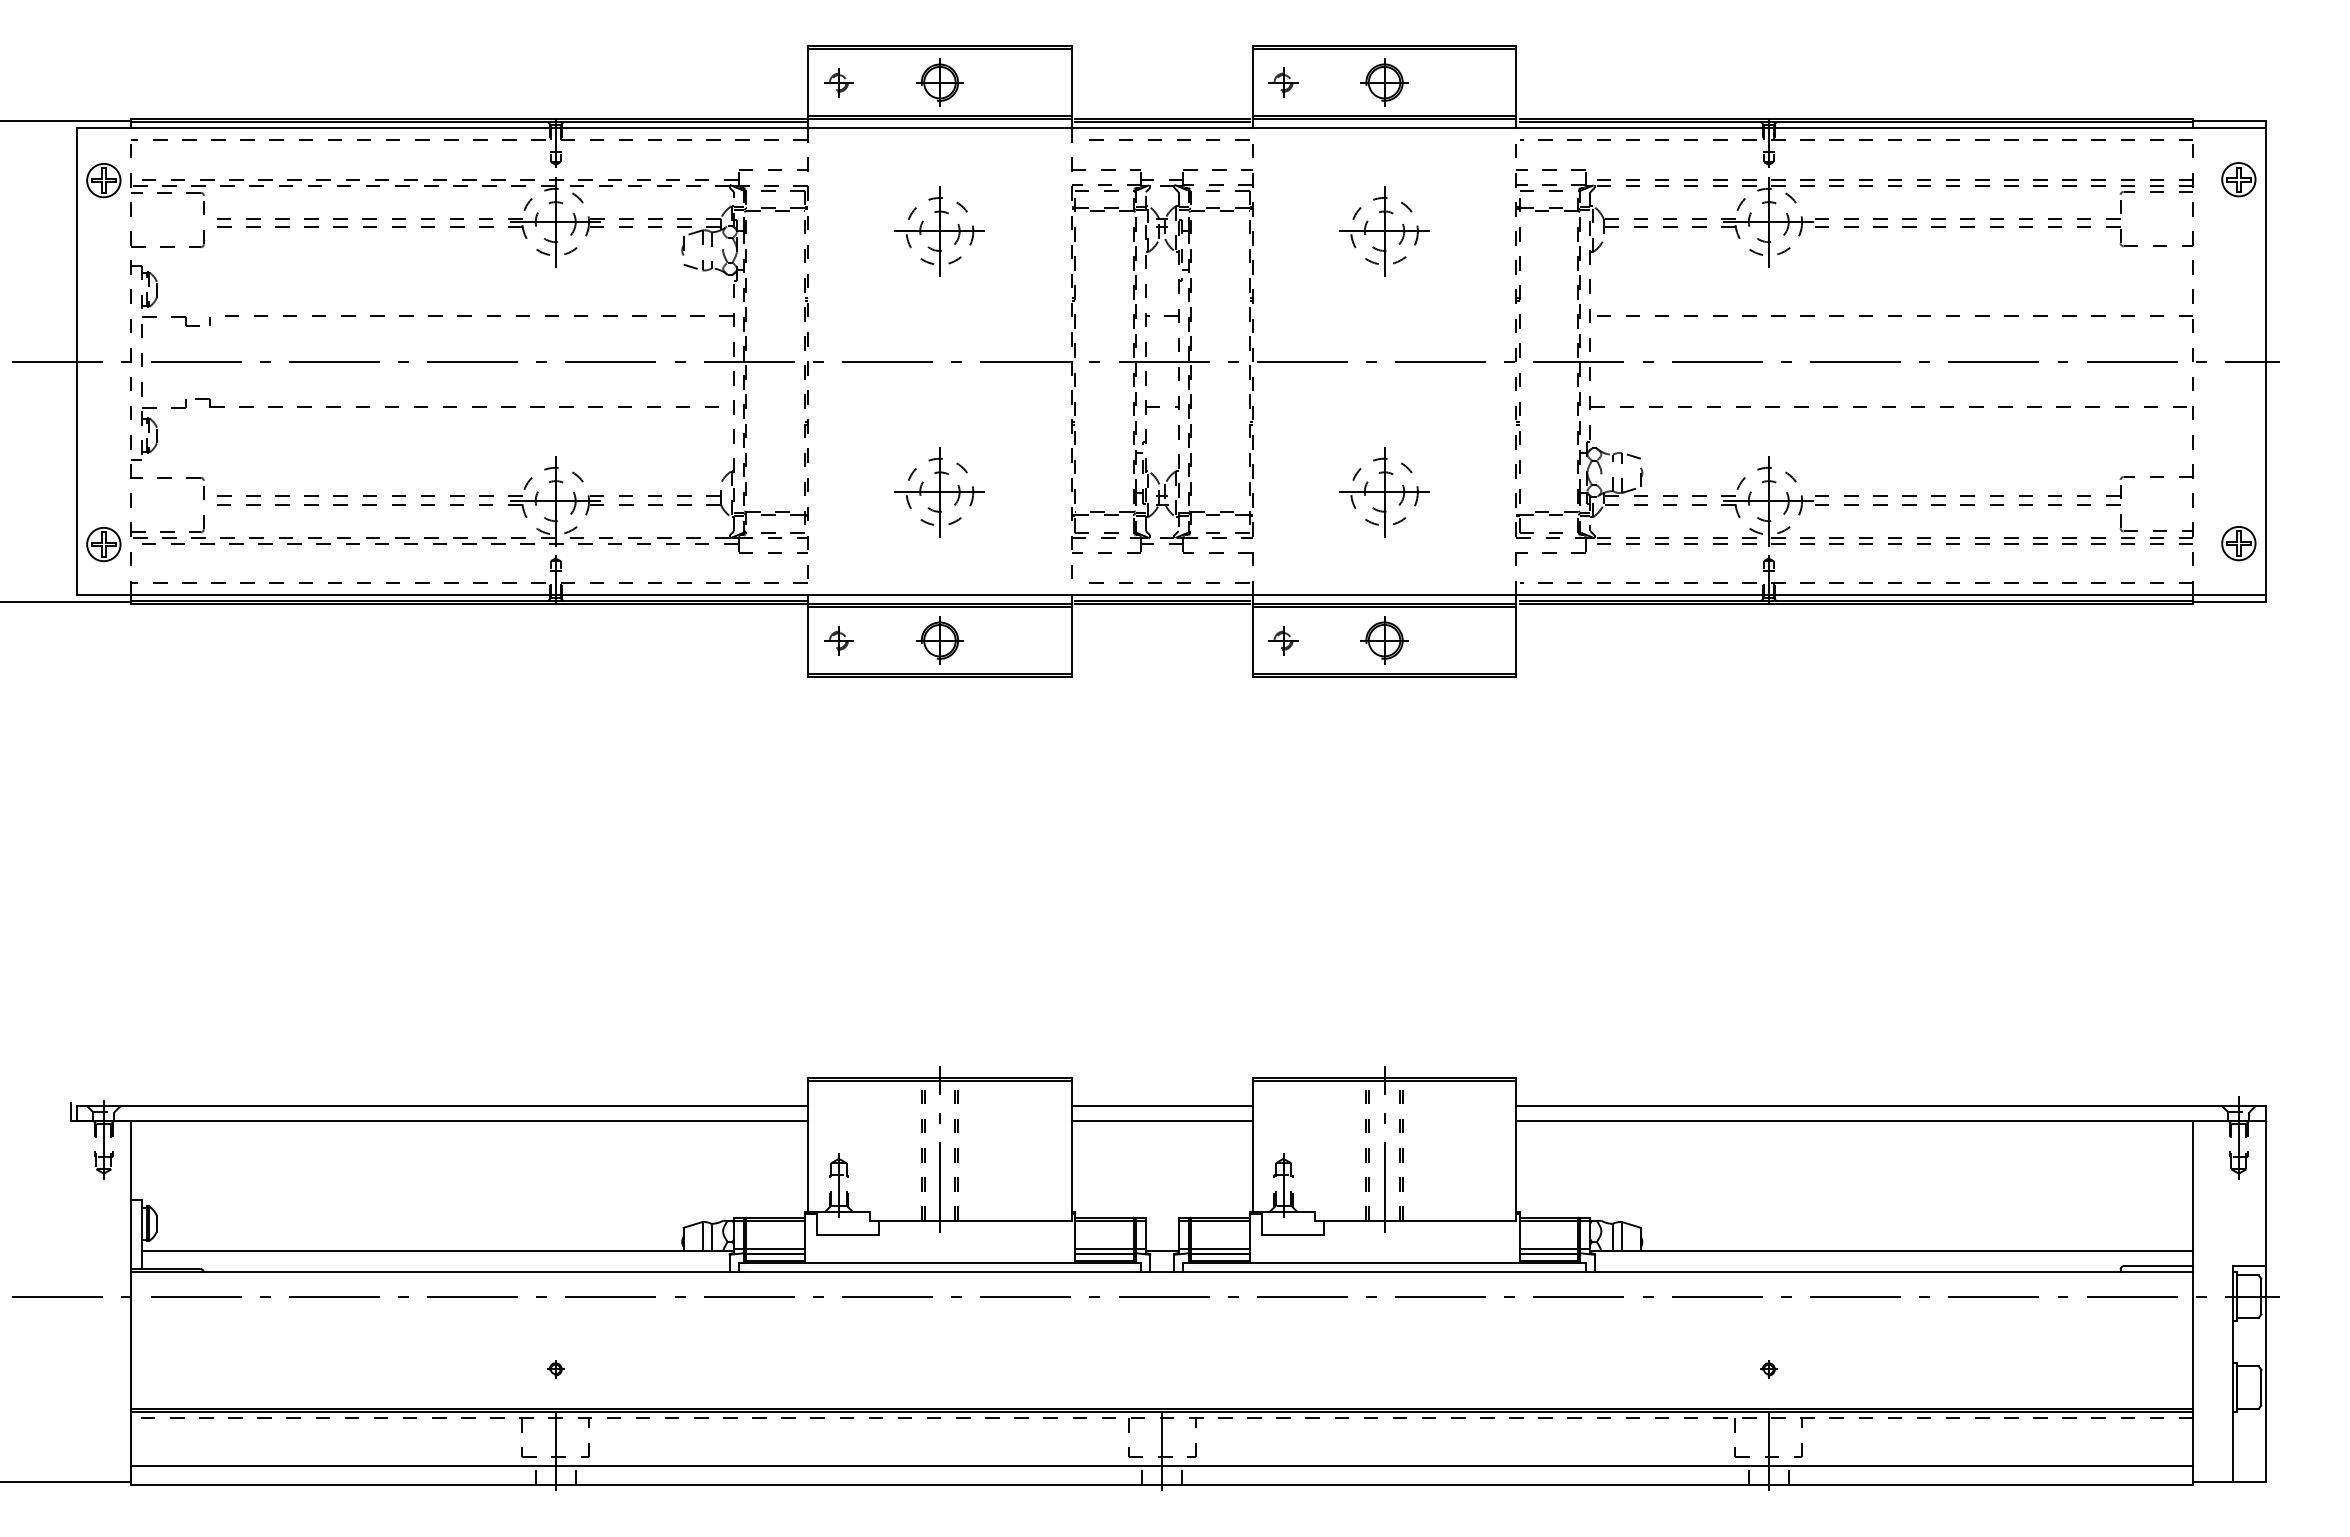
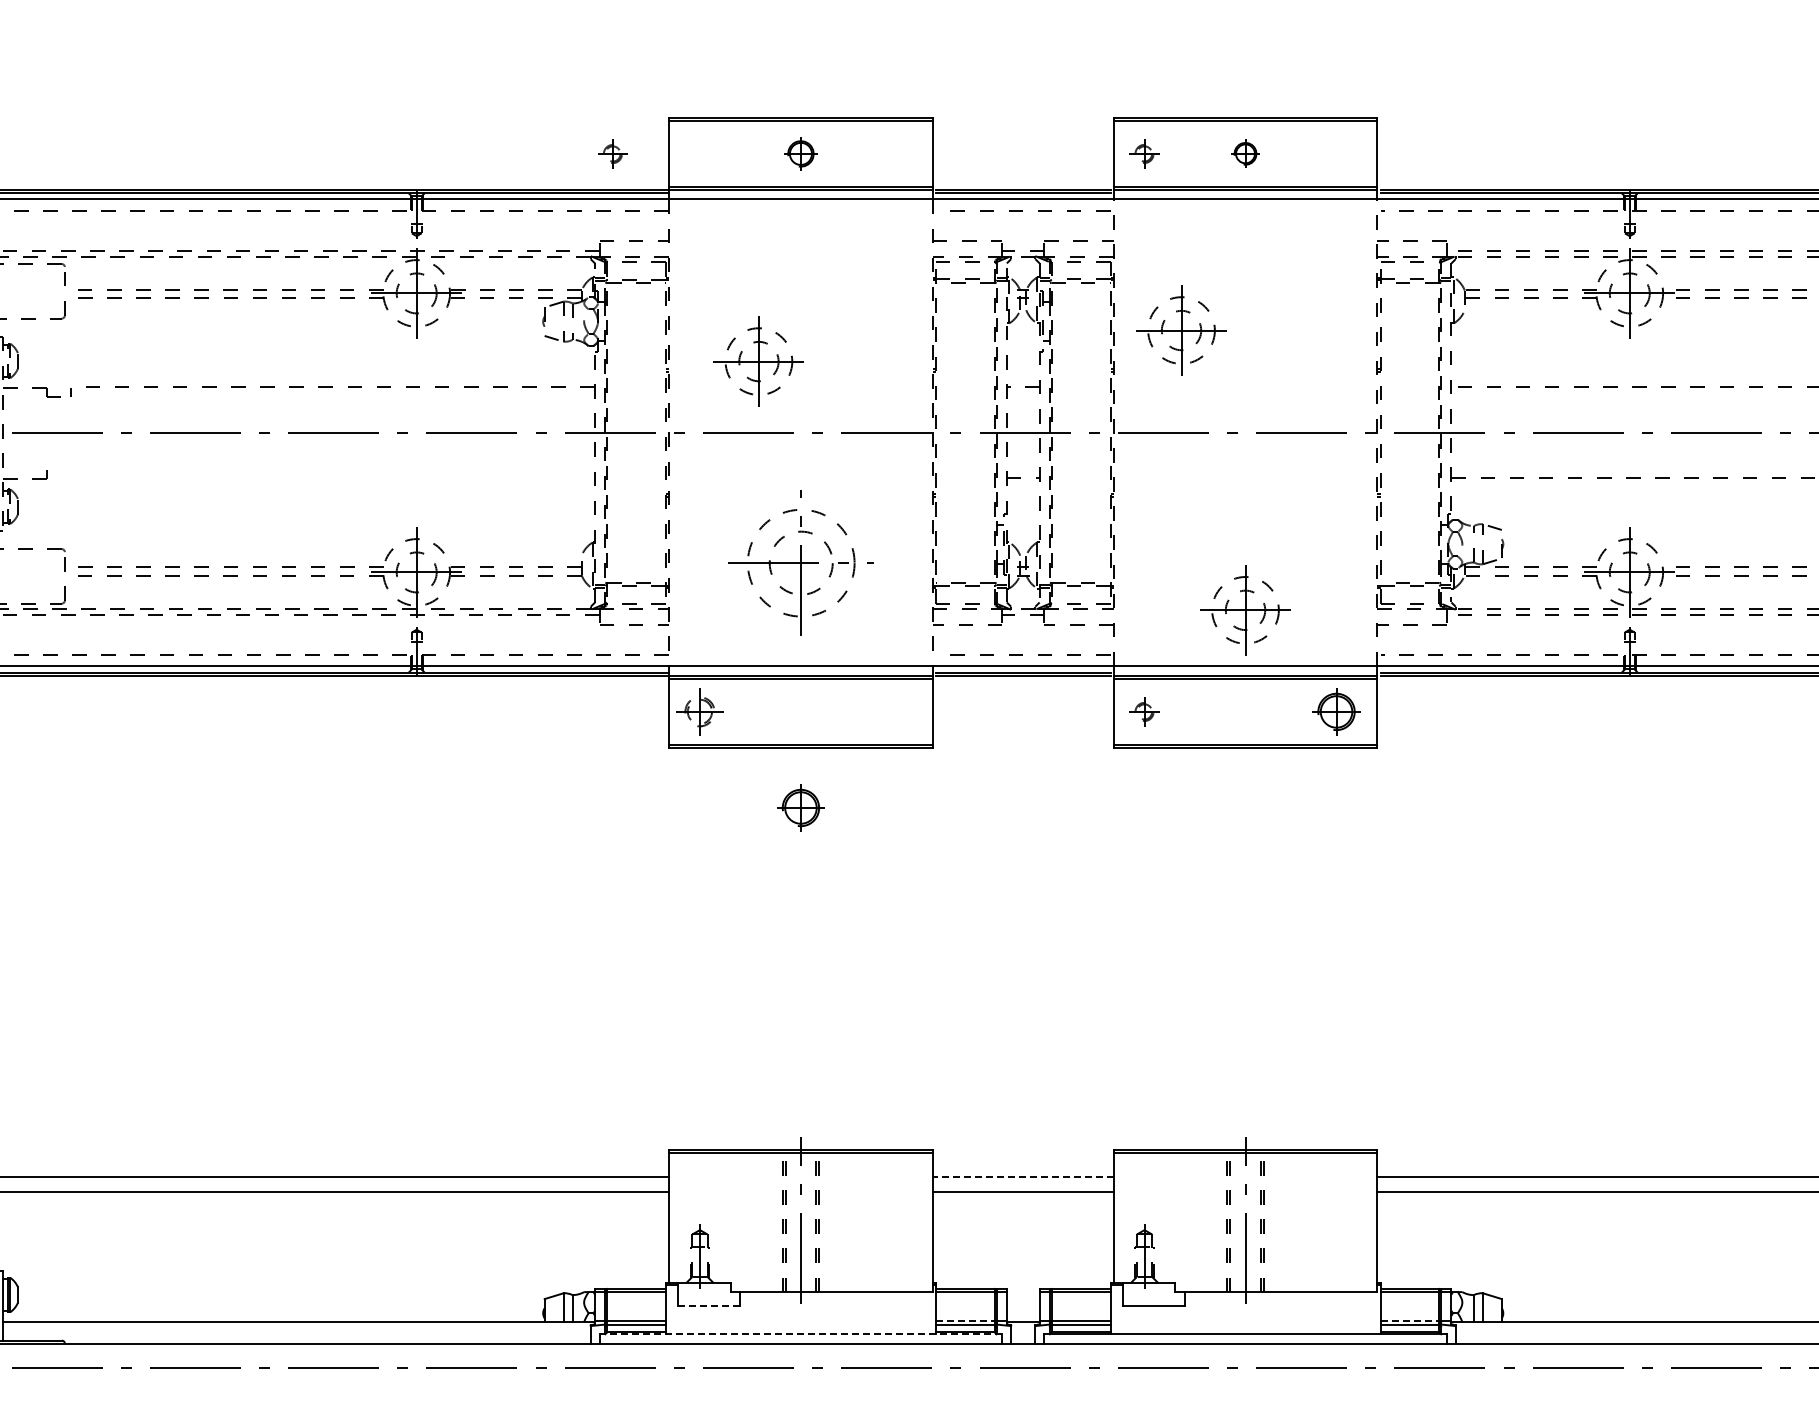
part: (838, 82) -> (612, 153), moved
part: (939, 82) -> (800, 153), size x0.7
part: (1384, 82) -> (1245, 153), size x0.6
part: (939, 231) -> (758, 361), moved
part: (1384, 231) -> (1181, 330), moved
part: (456, 402) -> (317, 473), removed
part: (939, 492) -> (800, 563), size x1.6
part: (1384, 492) -> (1245, 610), moved
part: (838, 640) -> (699, 711), size x1.6
part: (939, 640) -> (800, 807), moved
part: (1384, 640) -> (1336, 711), moved
line: (1161, 1105) -> (1022, 1176), solid -> dashed
line: (848, 1234) -> (709, 1305), solid -> dashed
line: (1104, 1249) -> (965, 1320), solid -> dashed
line: (1549, 1249) -> (1410, 1320), solid -> dashed
line: (939, 1262) -> (800, 1333), solid -> dashed

